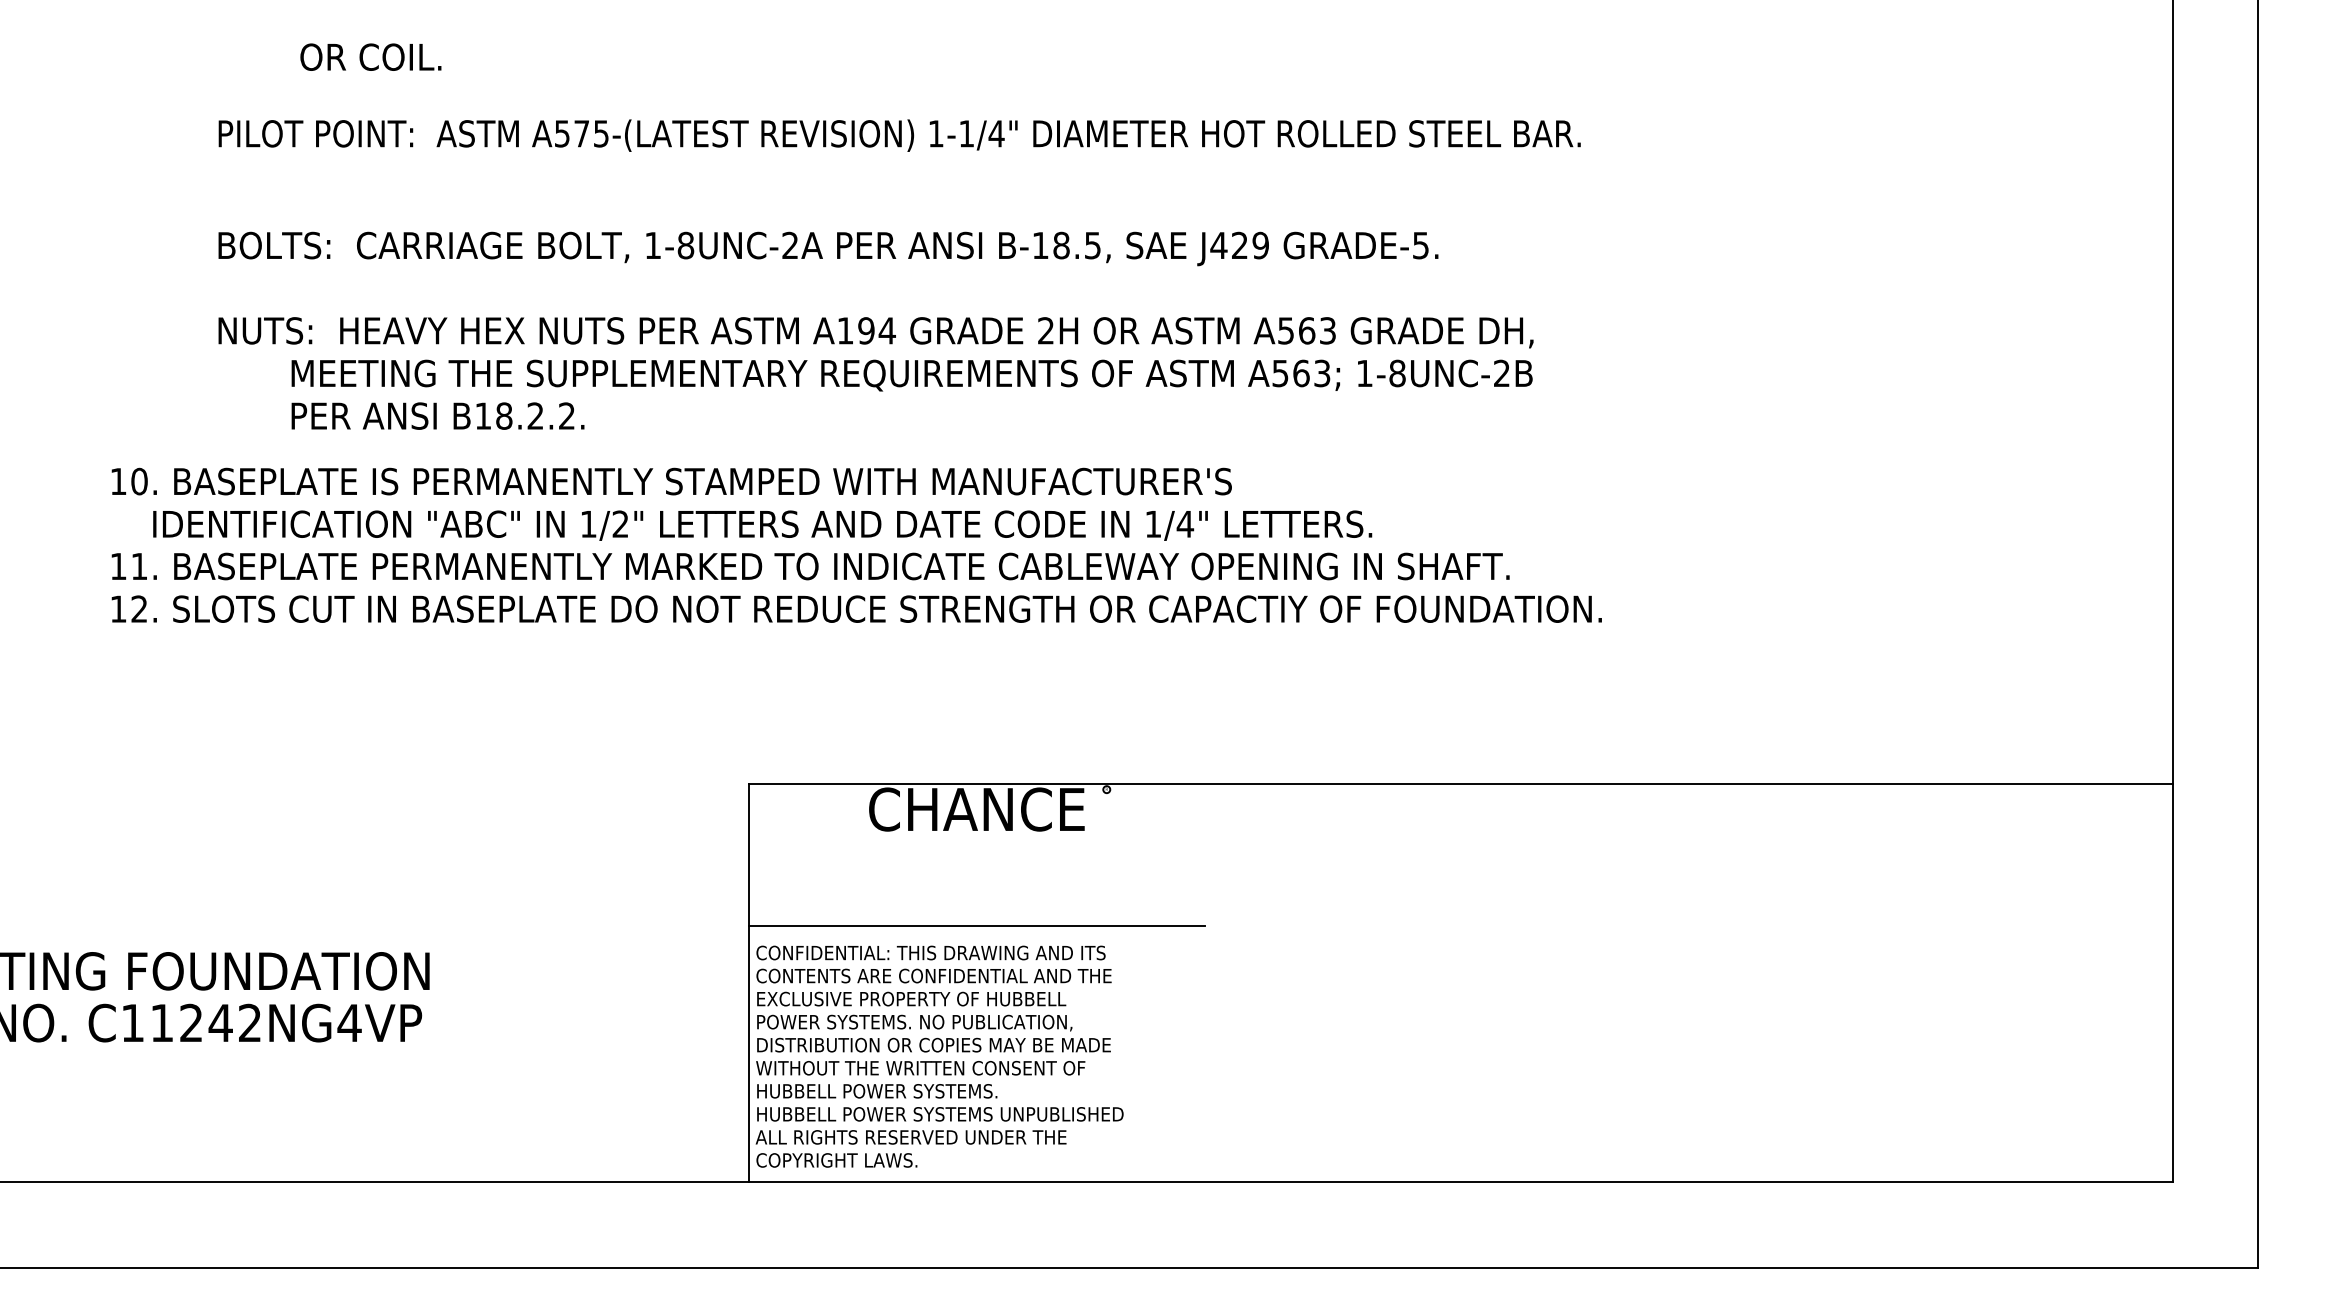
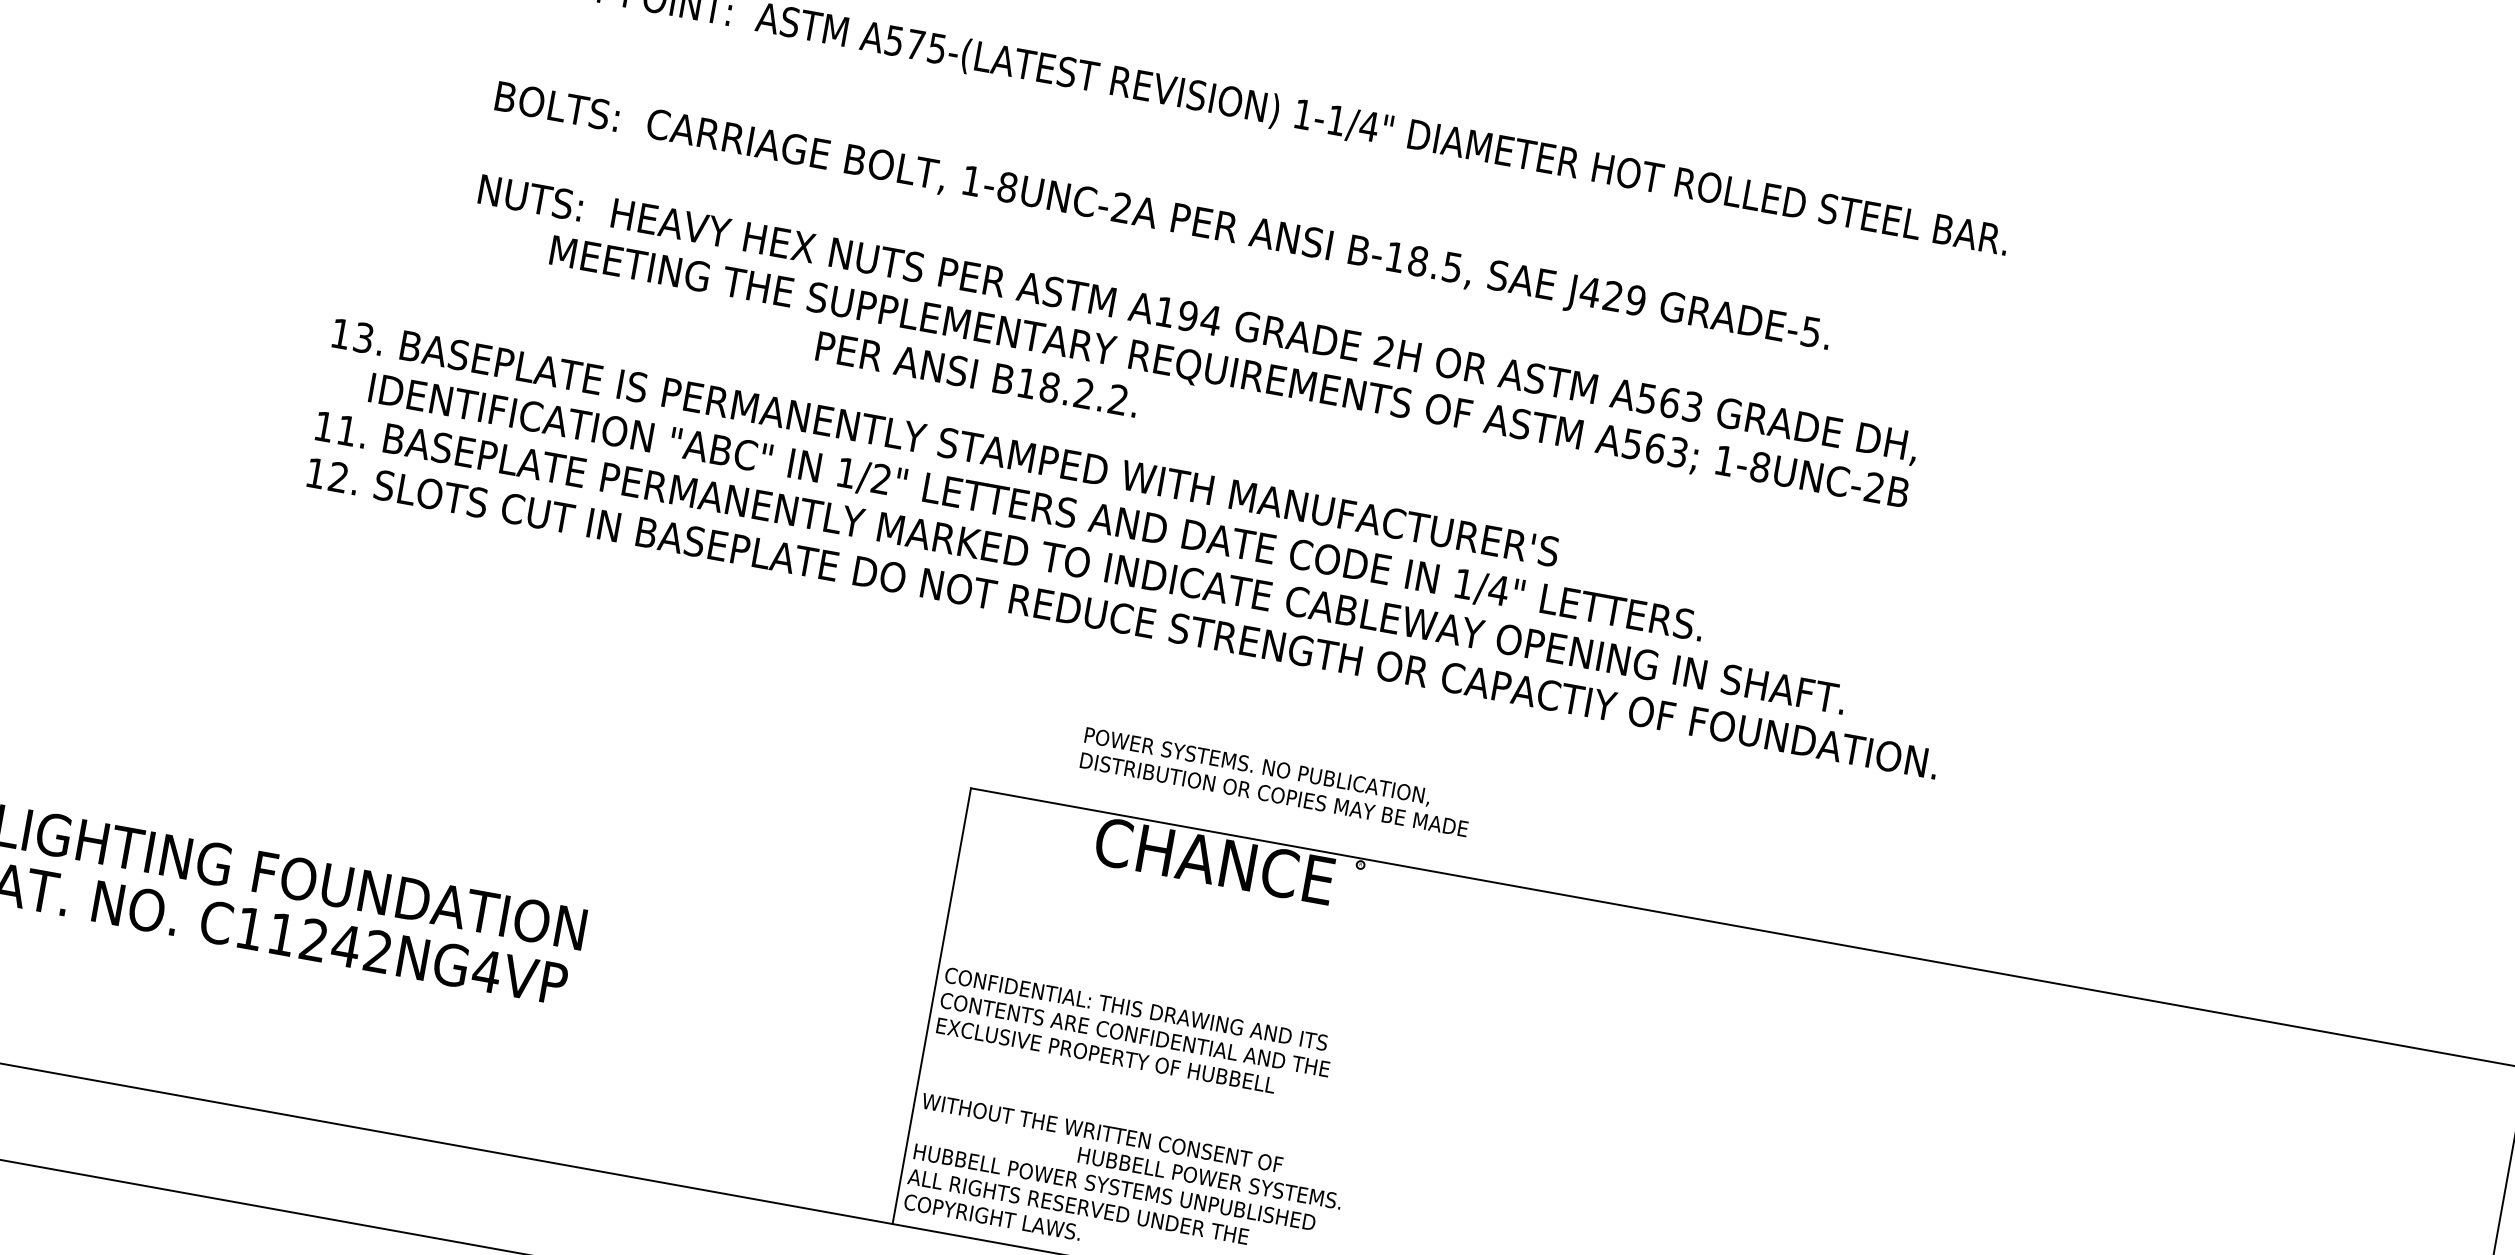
text: (437, 415) -> (976, 373), moved
text: (139, 481) -> (363, 337), 10. -> 13.
line: (976, 926) -> (1191, 989), removed
text: (933, 1033) -> (1275, 781), moved
text: (877, 1091) -> (1210, 1178), moved

